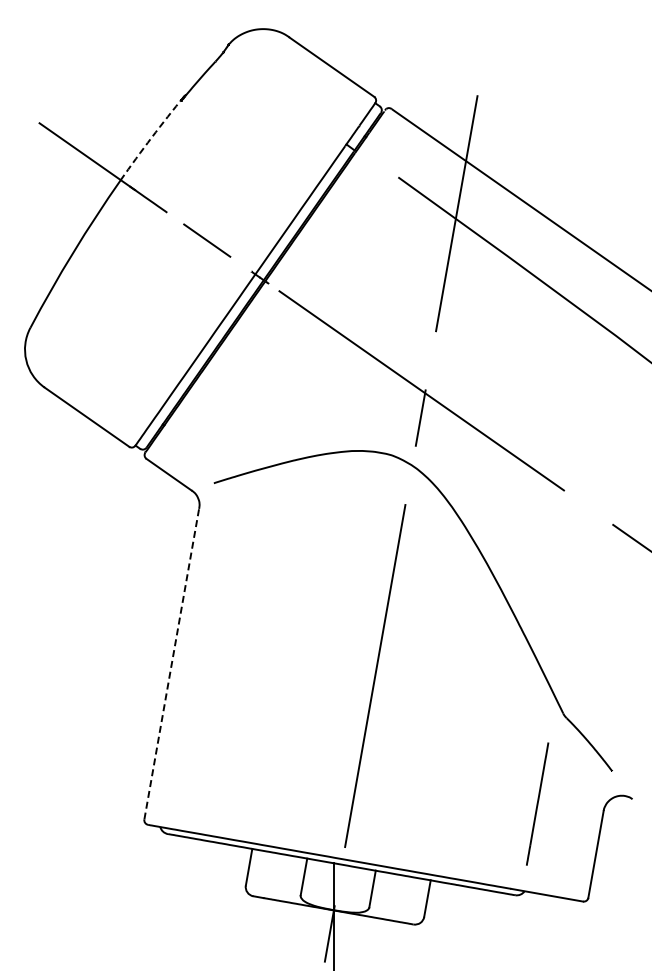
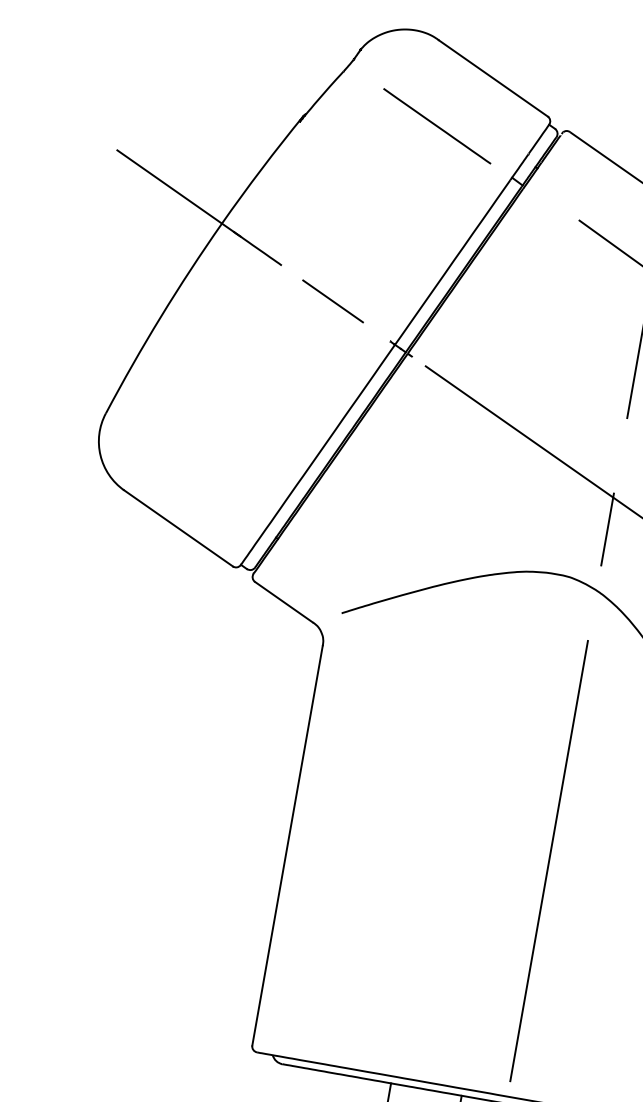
line: (288, 104) -> (437, 126), added
arc: (151, 137) -> (261, 168), dashed -> solid
line: (171, 664) -> (287, 846), dashed -> solid

